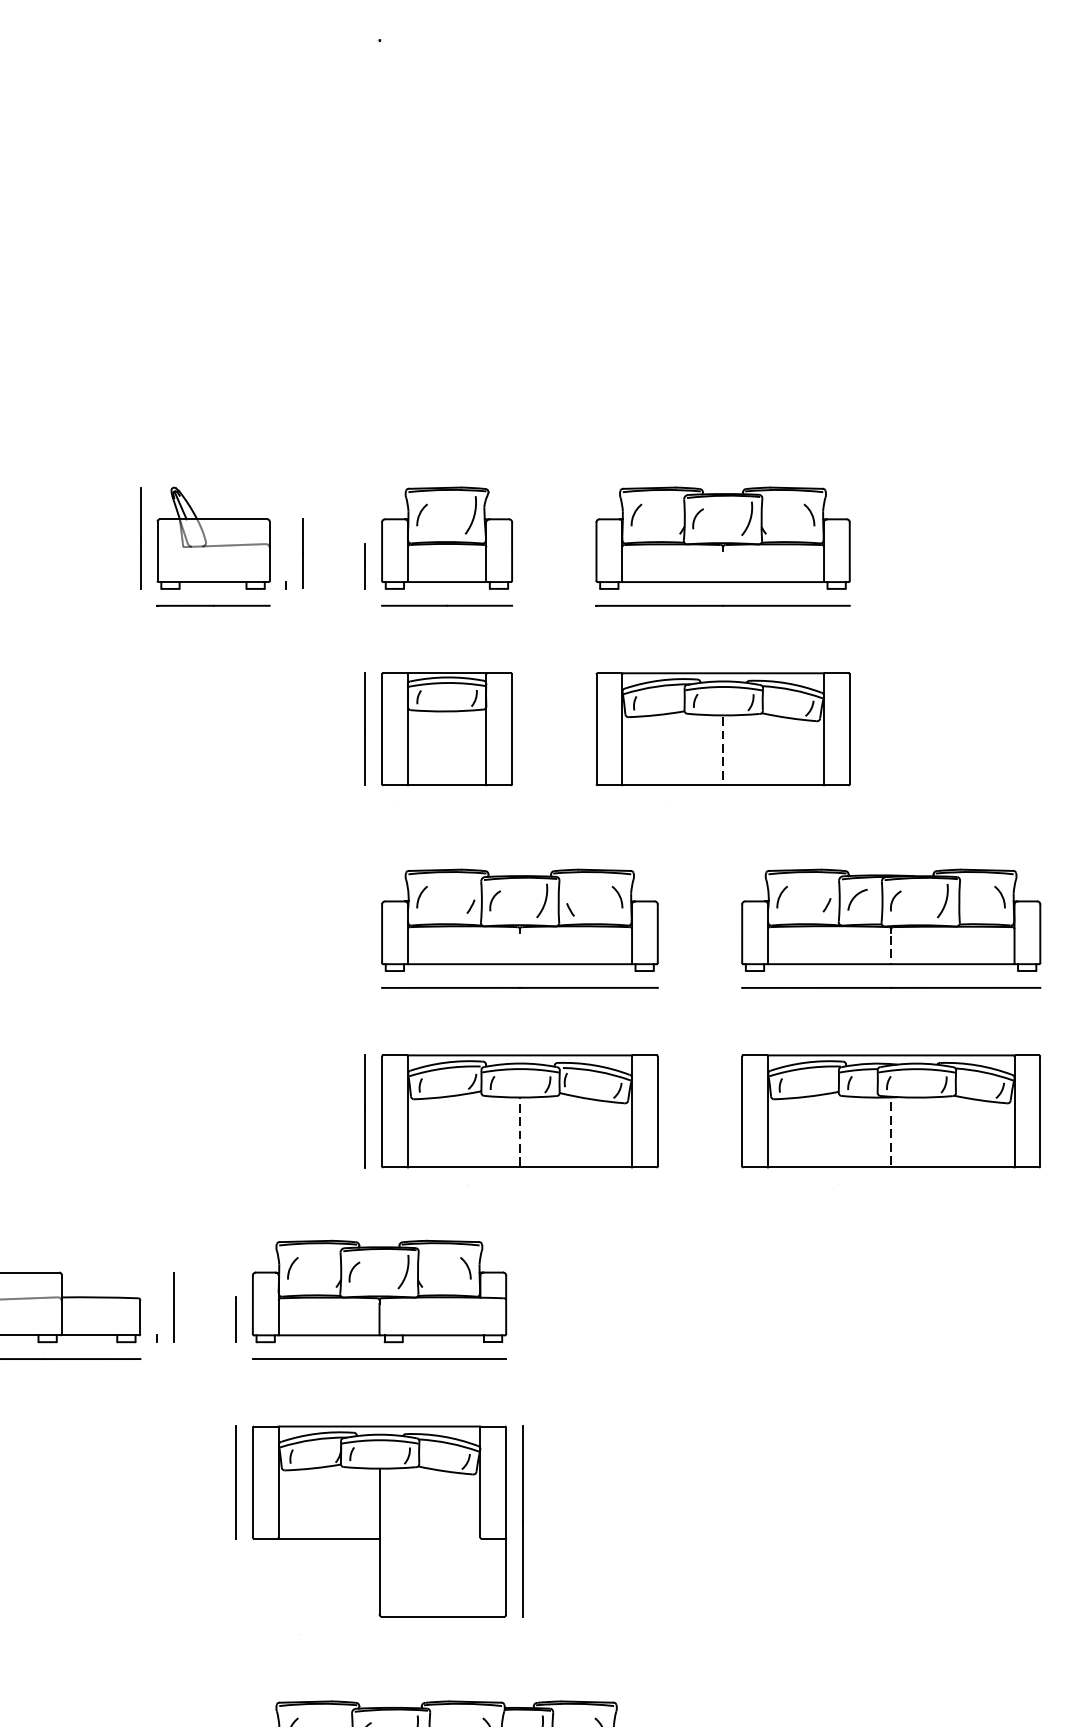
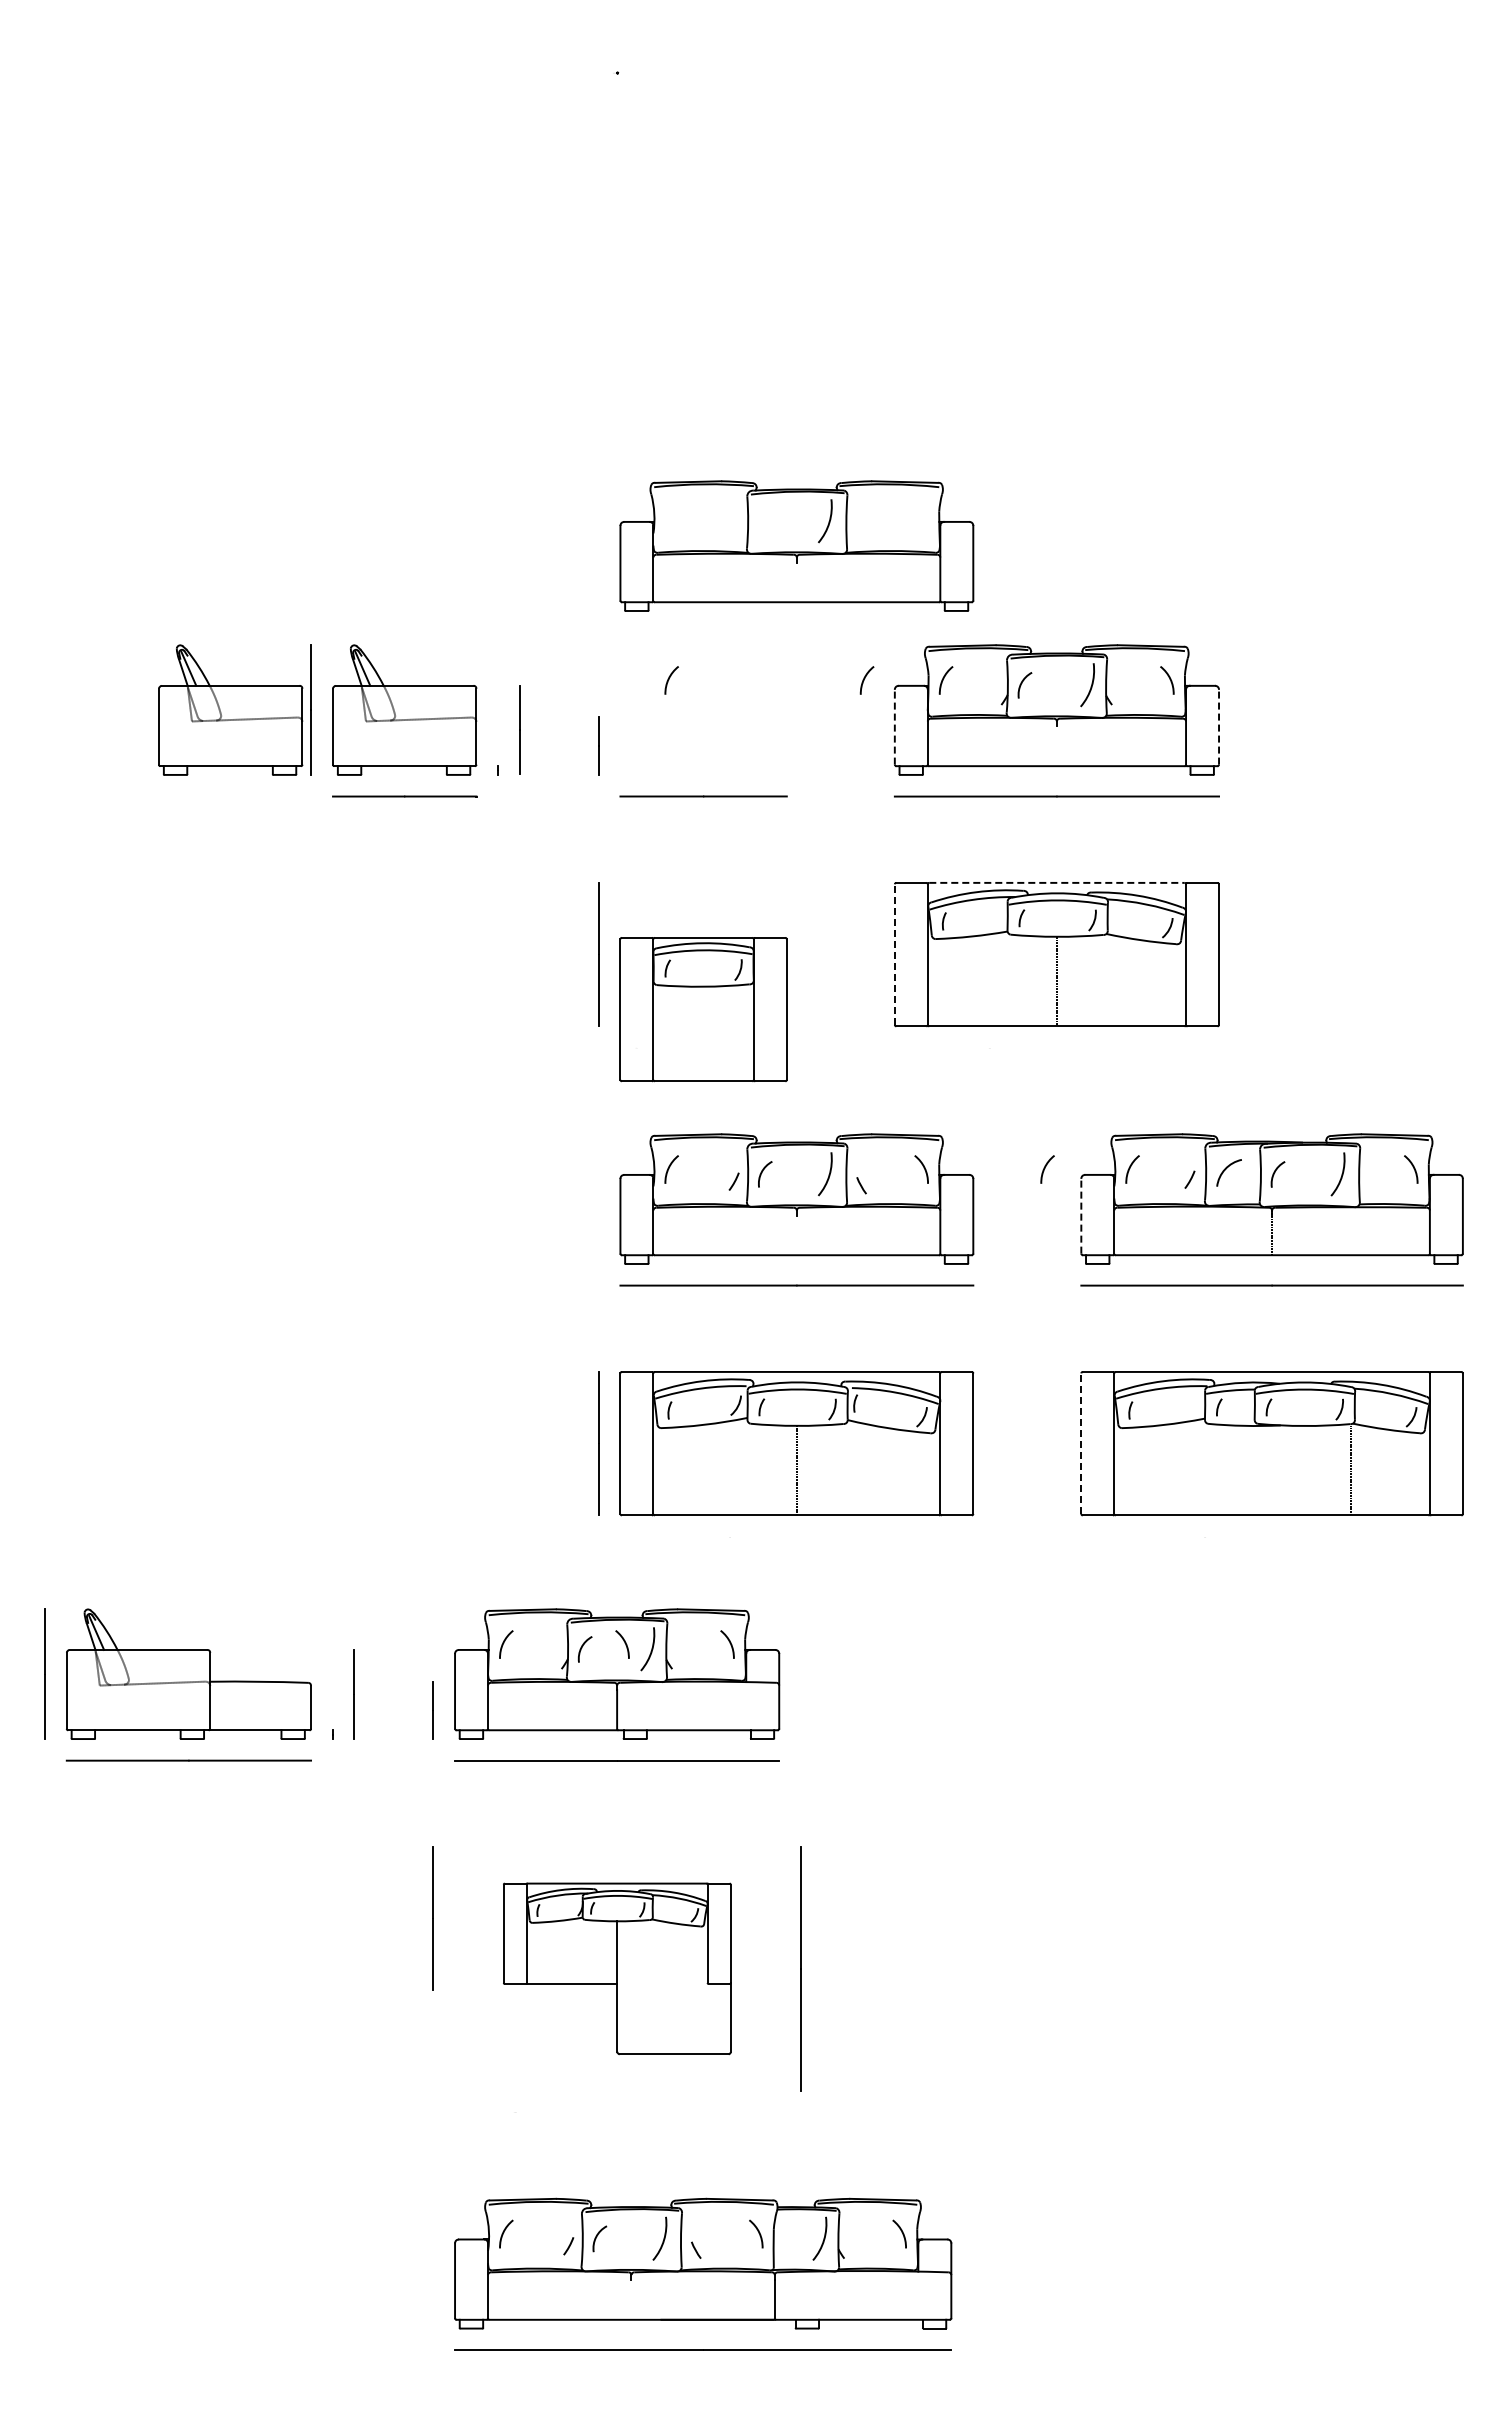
part: (519, 409) -> (796, 545), added
arc: (572, 515) -> (864, 680), added
part: (77, 537) -> (230, 709), added
part: (447, 537) -> (703, 709), removed
line: (596, 551) -> (894, 726), solid -> dashed
line: (850, 551) -> (1219, 726), solid -> dashed
line: (722, 672) -> (1056, 882), solid -> dashed
part: (447, 729) -> (703, 1009), moved
line: (596, 729) -> (894, 954), solid -> dashed
arc: (714, 896) -> (1045, 1168), added
line: (742, 933) -> (1081, 1215), solid -> dashed
line: (742, 1111) -> (1081, 1443), solid -> dashed
line: (891, 1132) -> (1351, 1470), moved
arc: (385, 1267) -> (624, 1643), added
part: (379, 1521) -> (617, 1968), size x0.7

